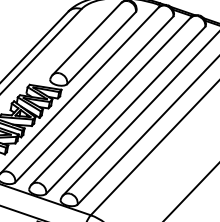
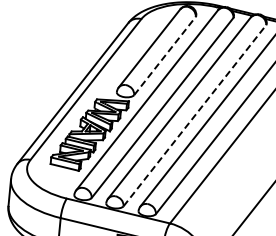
line: (102, 48) -> (165, 56), solid -> dashed
line: (126, 110) -> (195, 115), solid -> dashed

